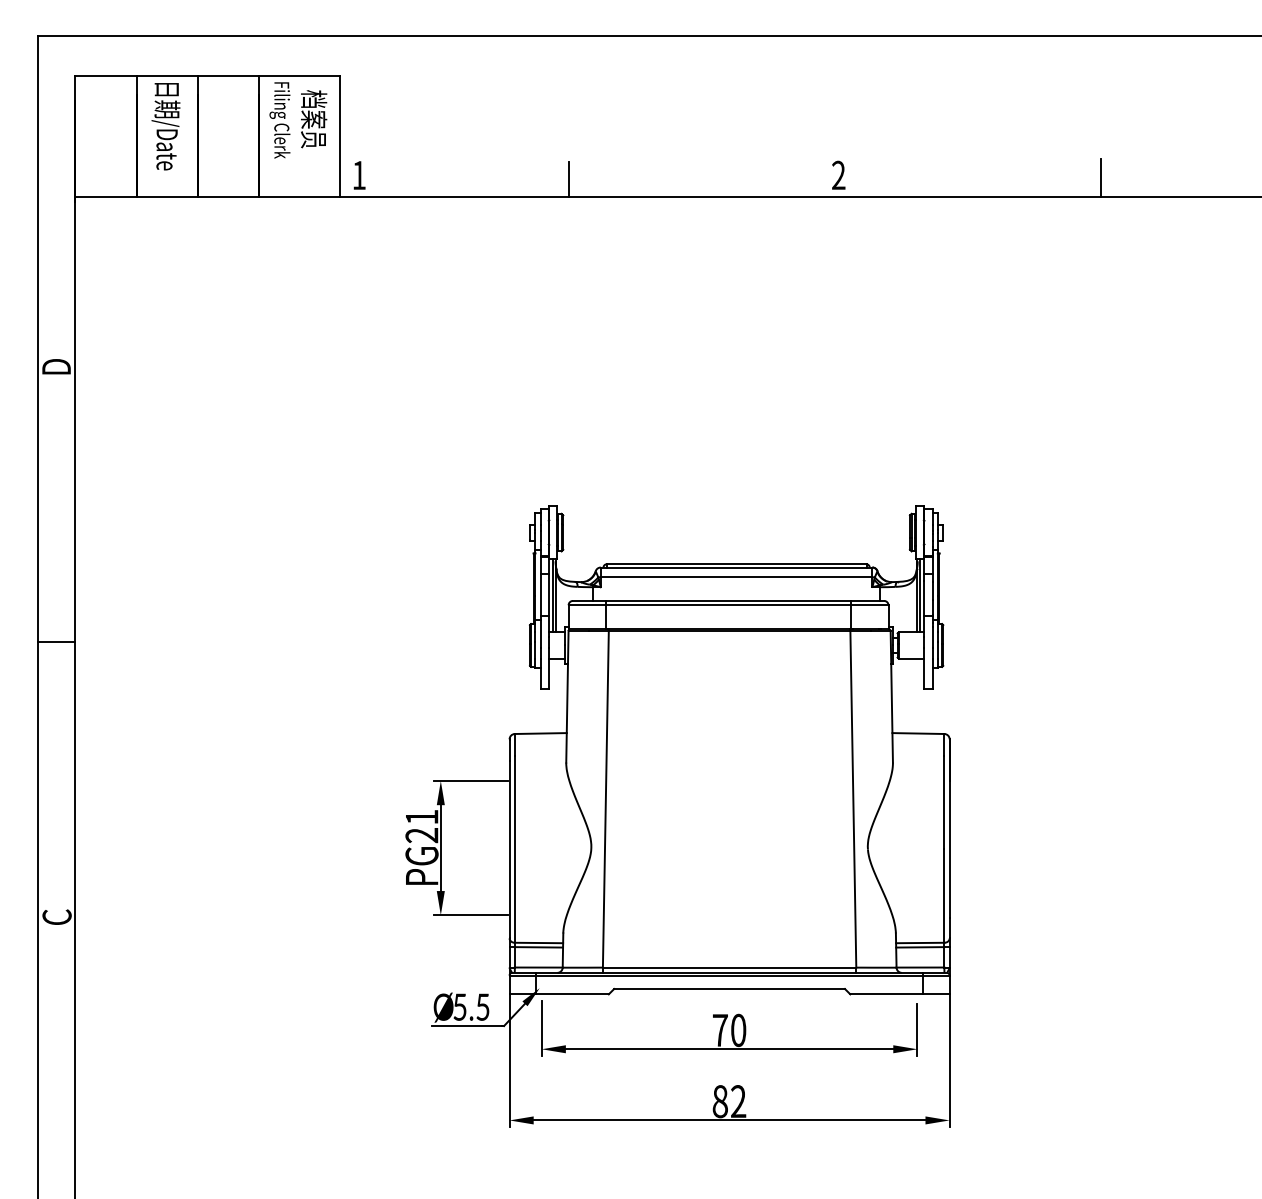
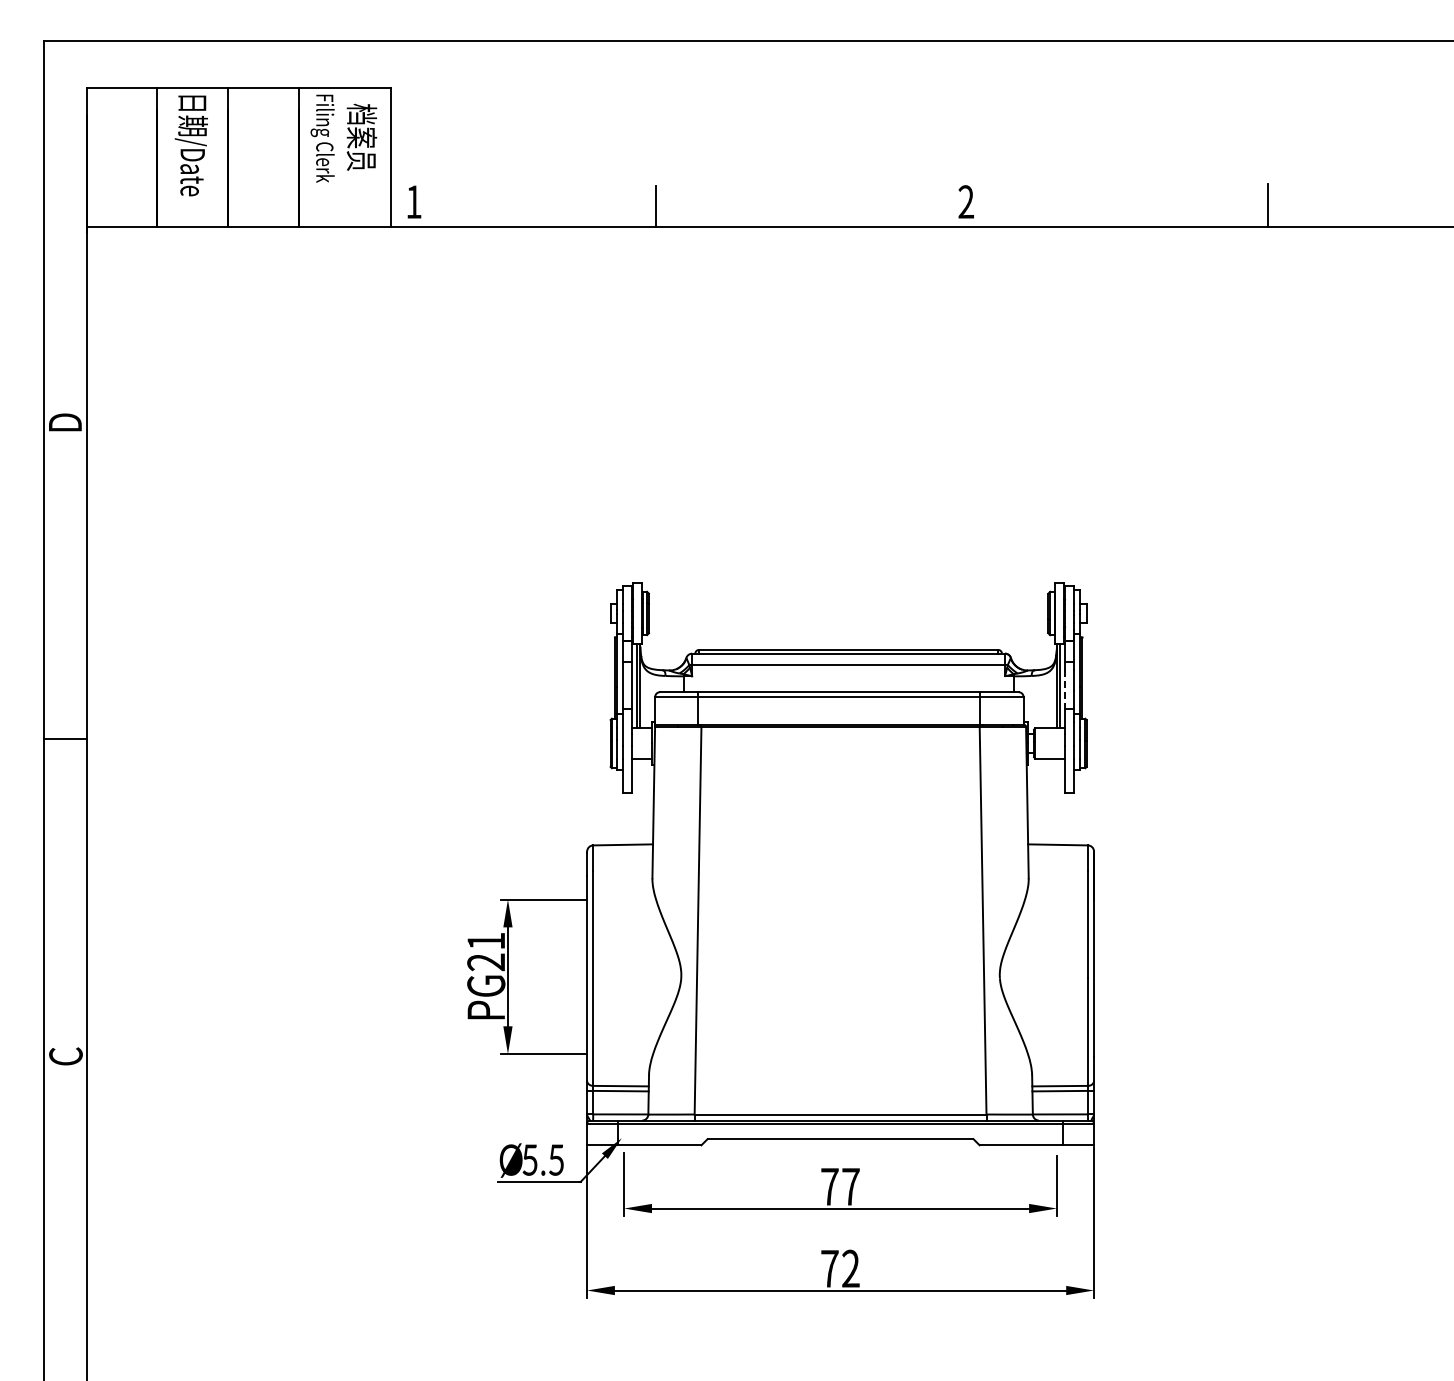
line: (924, 598) -> (1065, 689), solid -> dashed
text: (738, 1030) -> (850, 1186), 70 -> 77
text: (719, 1101) -> (829, 1268), 82 -> 72

